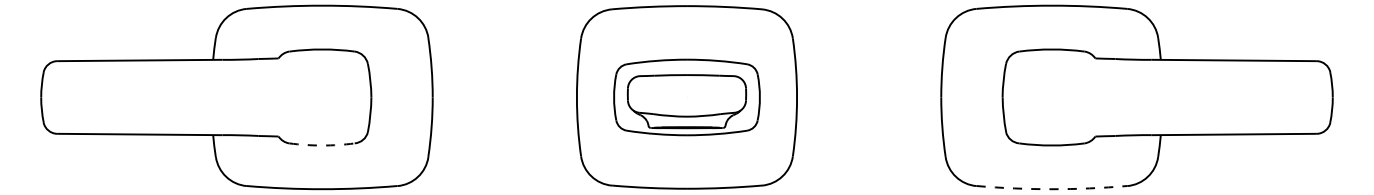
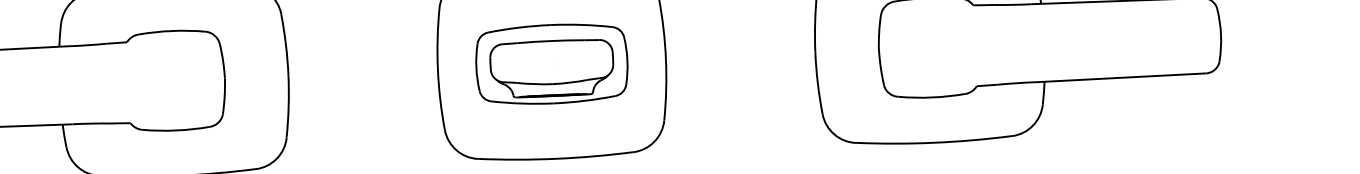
arc: (322, 145) -> (176, 130), dashed -> solid
arc: (1051, 189) -> (933, 143), dashed -> solid

